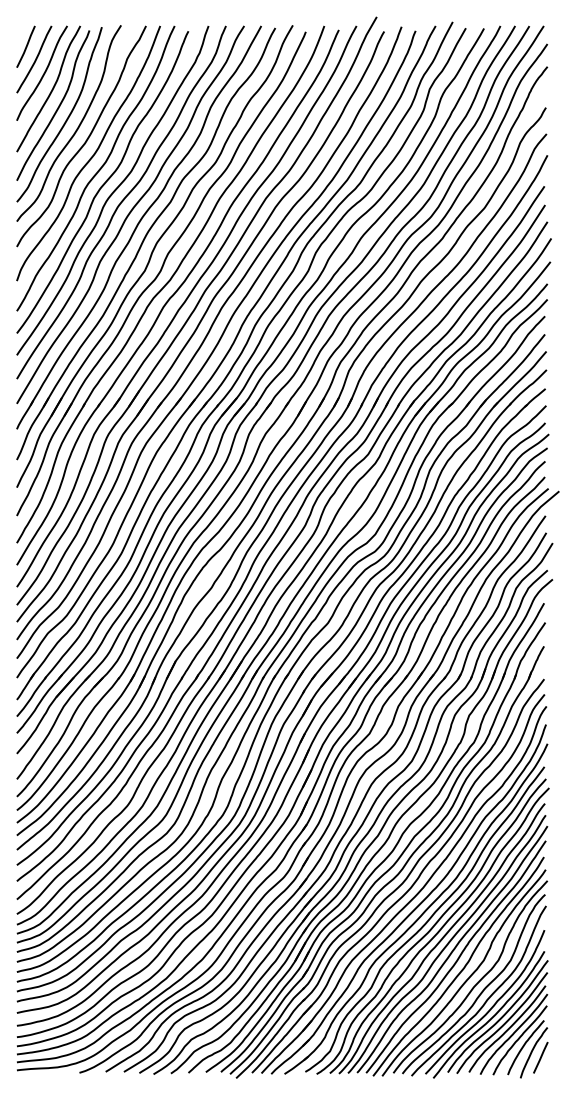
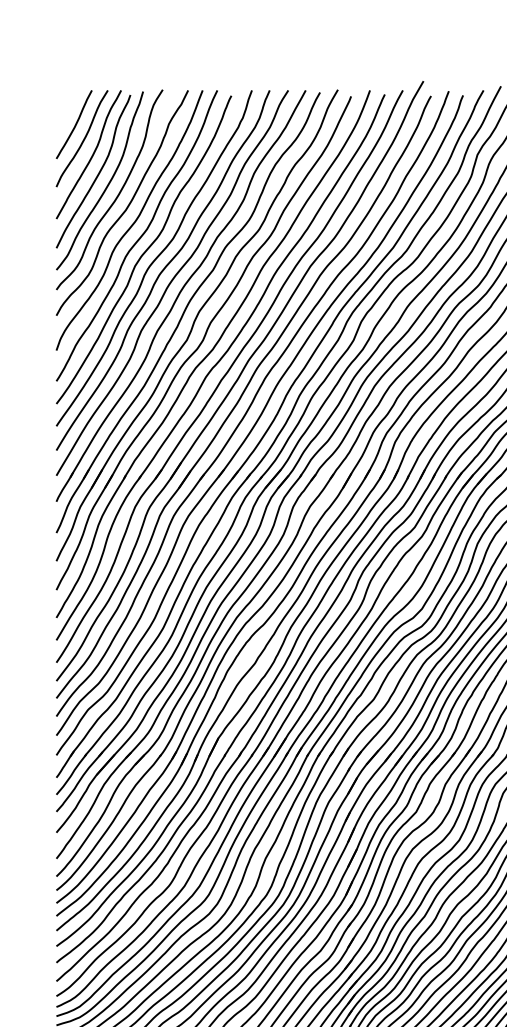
line: (25, 46) -> (65, 111), removed

